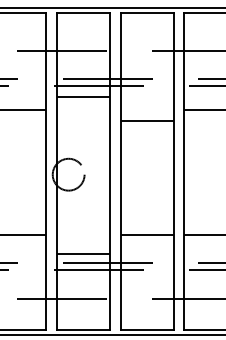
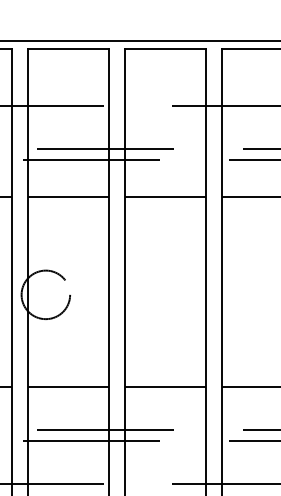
line: (83, 97) -> (68, 196), moved
line: (146, 121) -> (164, 196), moved
line: (83, 254) -> (68, 387), moved

